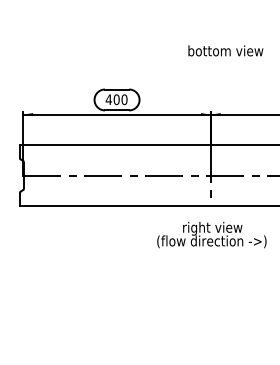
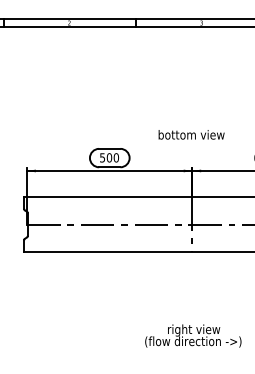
text: (225, 50) -> (191, 134), moved
text: (108, 99) -> (102, 157), 400 -> 500
text: (212, 234) -> (193, 335), moved

